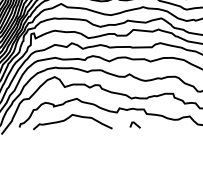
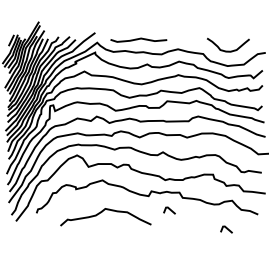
curve: (69, 118) -> (101, 213), moved
line: (184, 141) -> (226, 229), added

